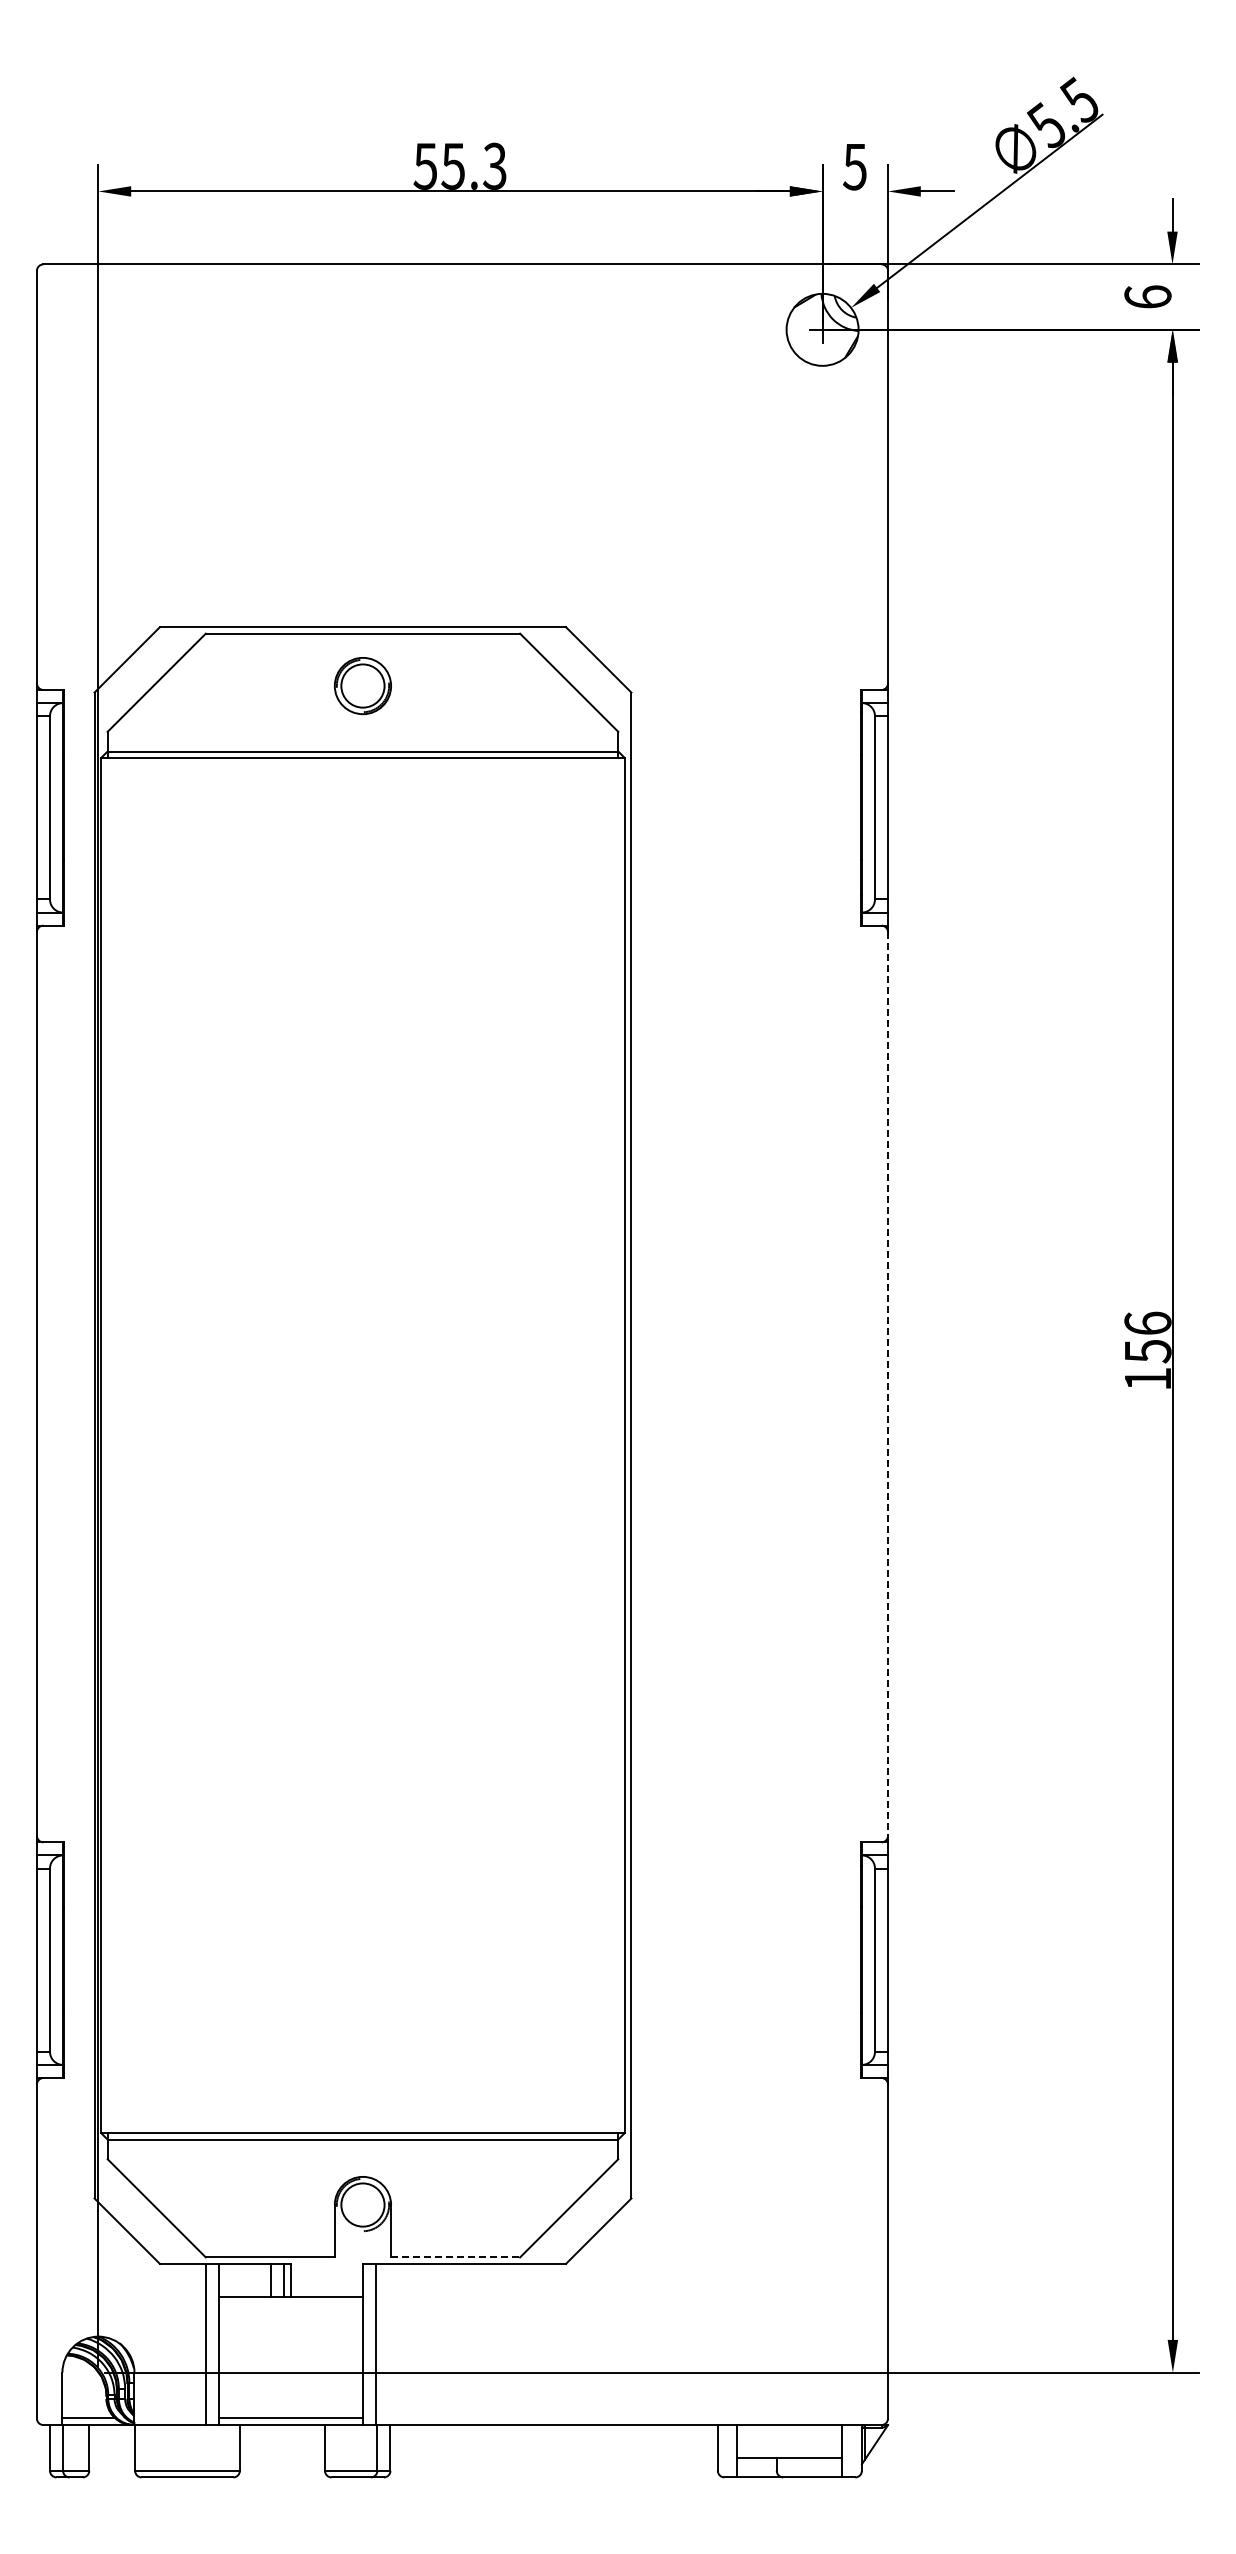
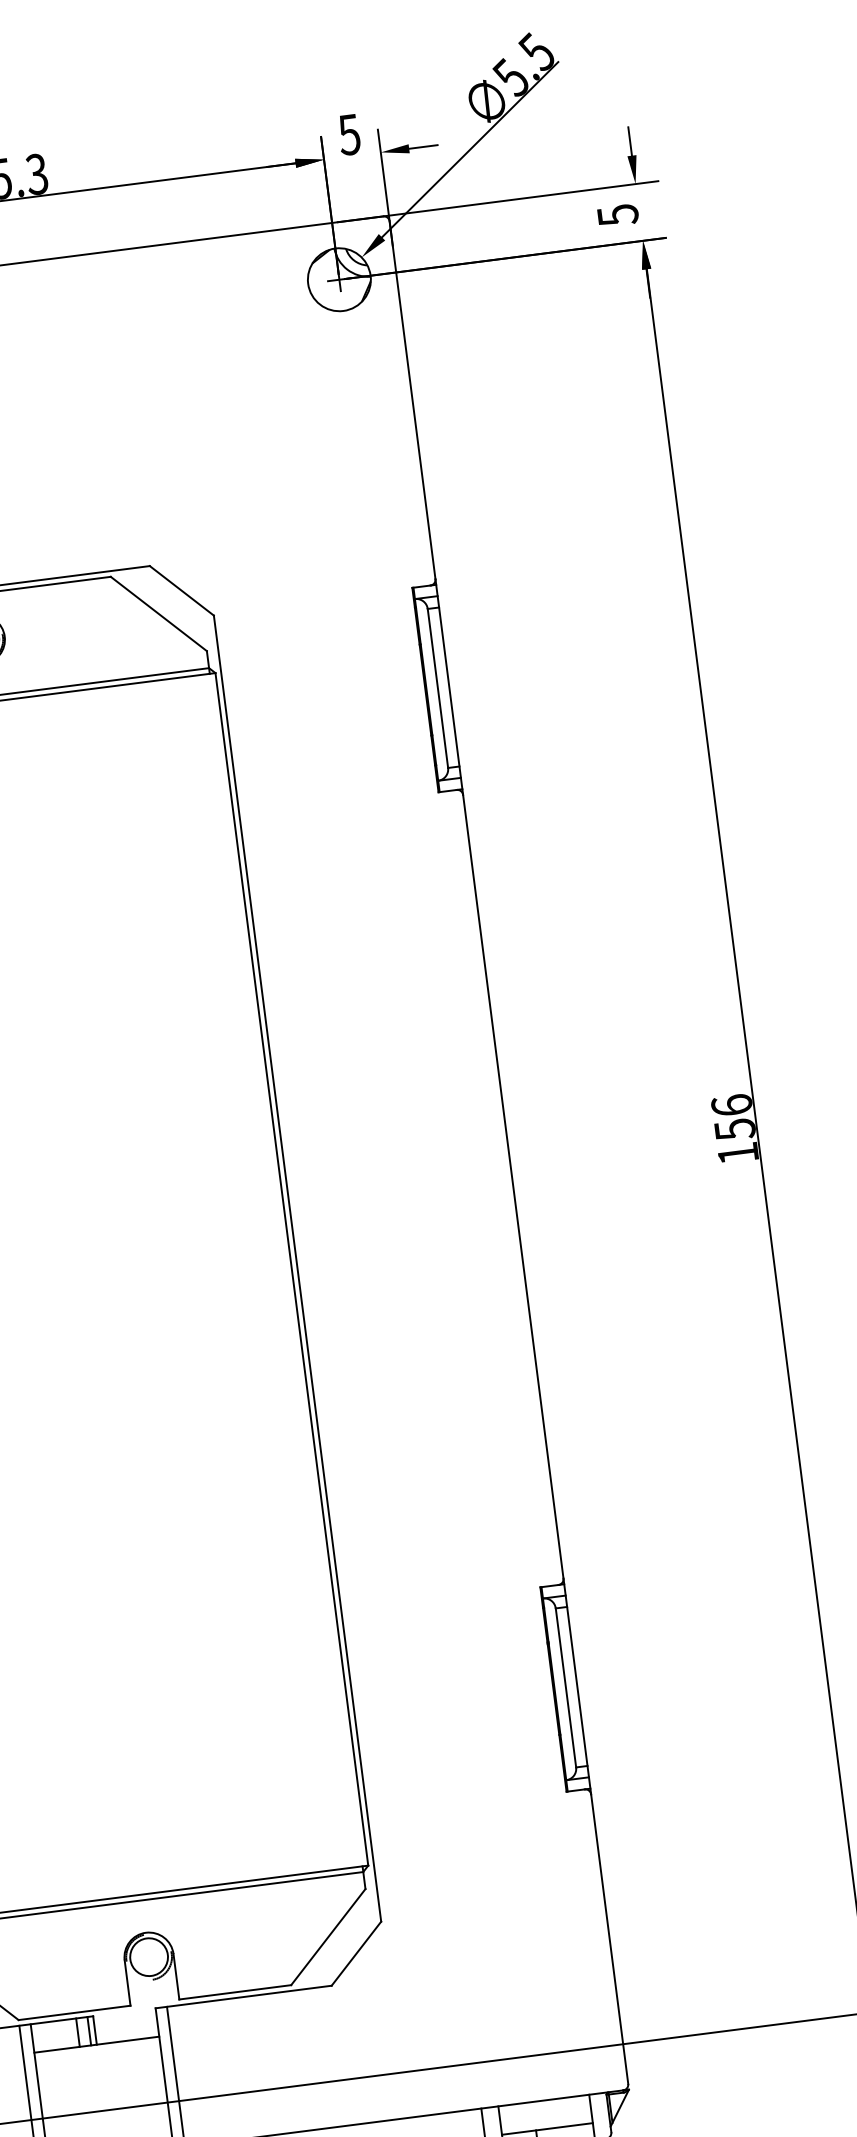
text: (1147, 297) -> (617, 215), 6 -> 5
line: (888, 1384) -> (513, 1187), dashed -> solid
line: (456, 2257) -> (236, 1992), dashed -> solid

